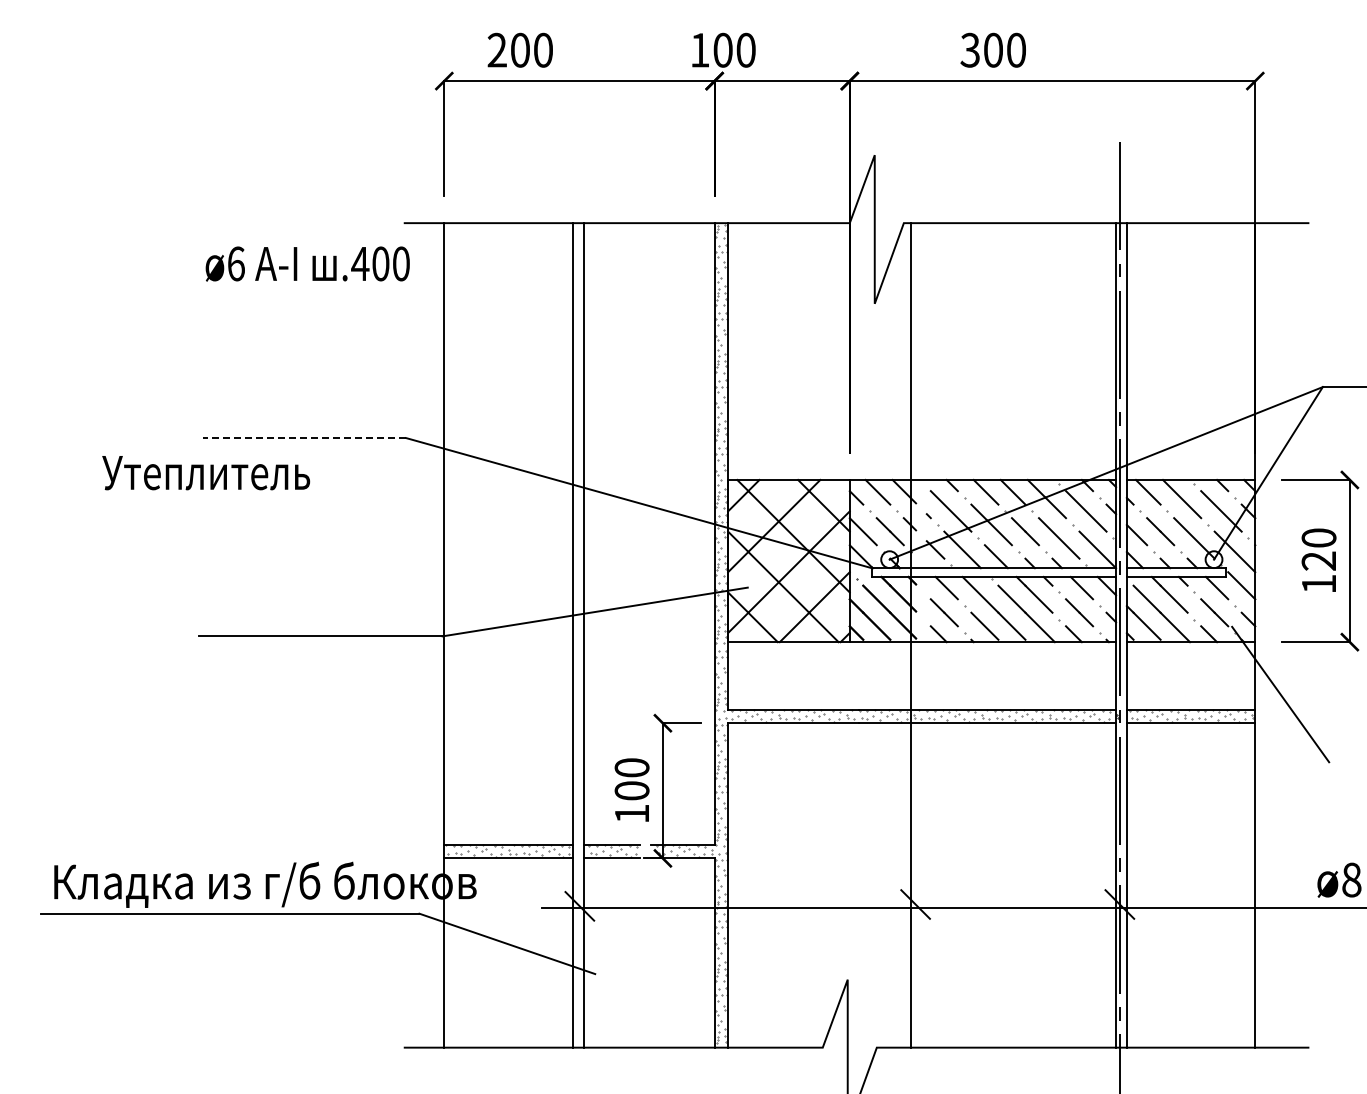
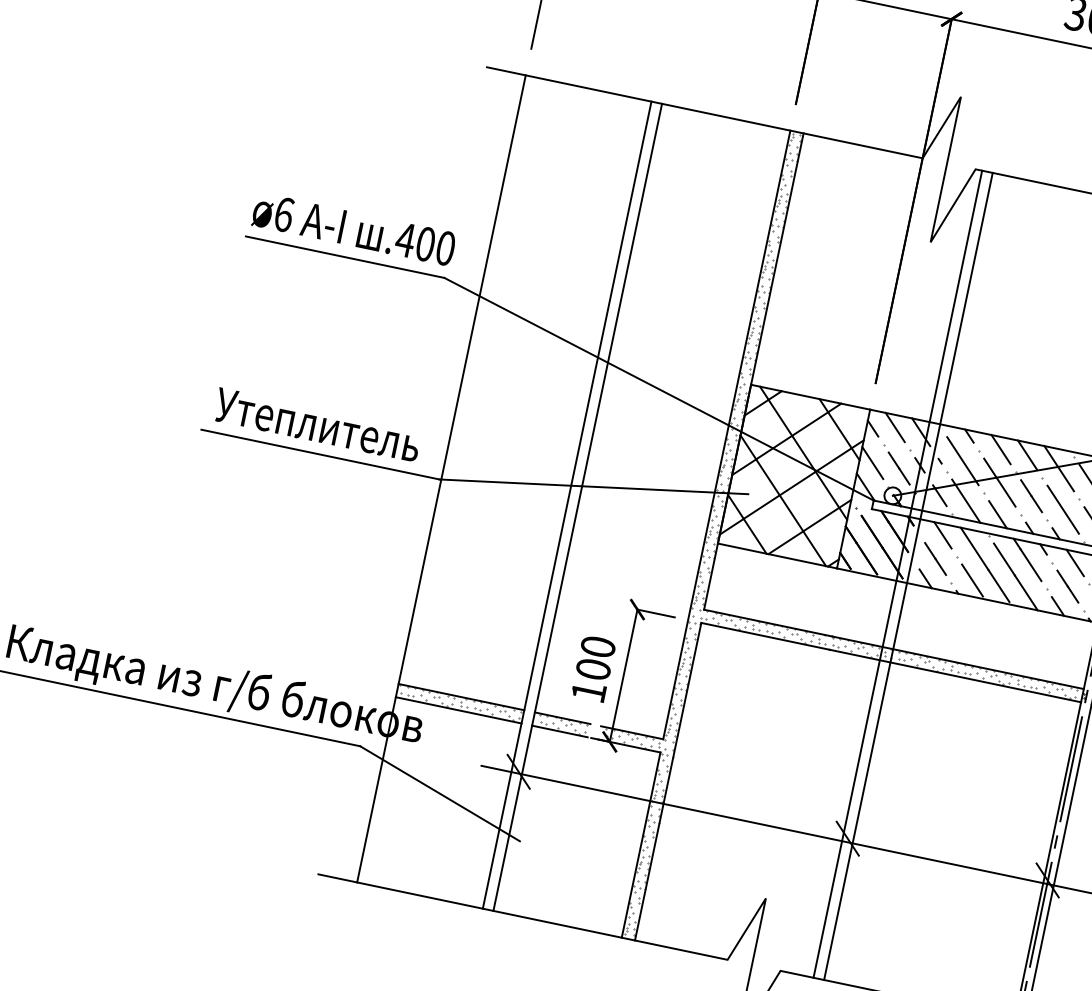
text: (307, 263) -> (353, 228), moved
line: (304, 438) -> (344, 257), dashed -> solid
text: (206, 473) -> (317, 425), moved
line: (921, 635) -> (908, 576), added

